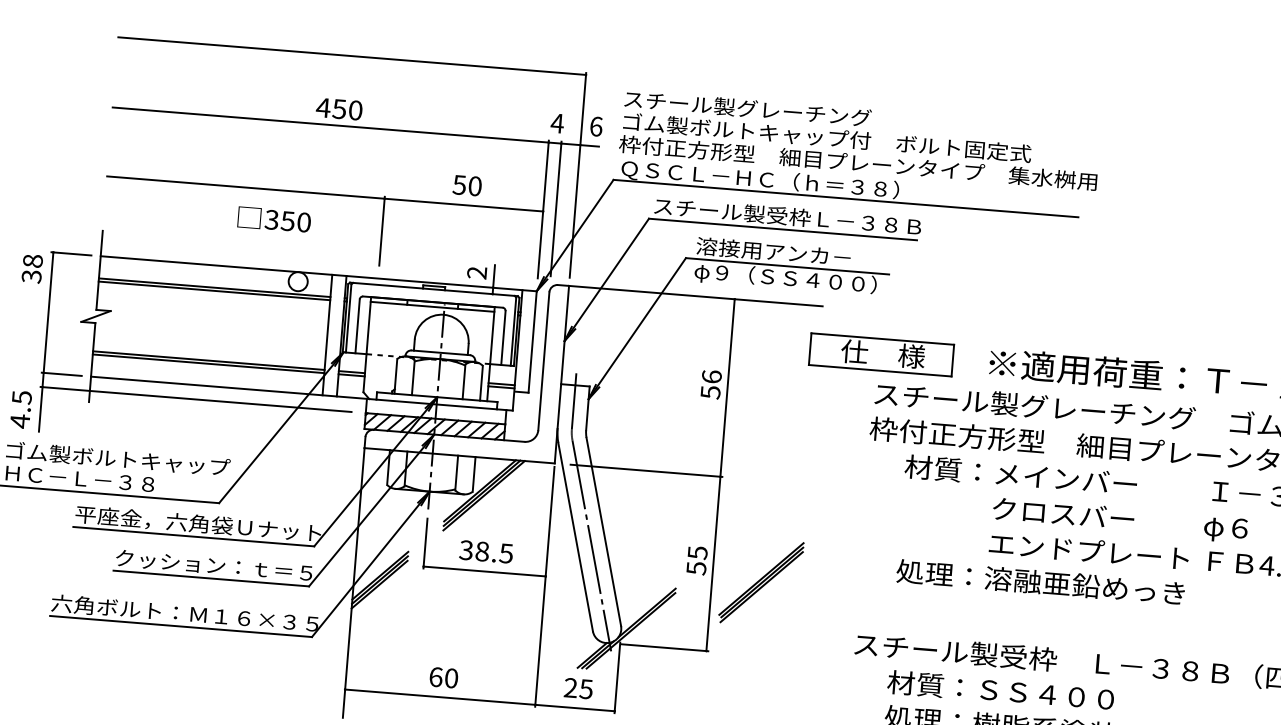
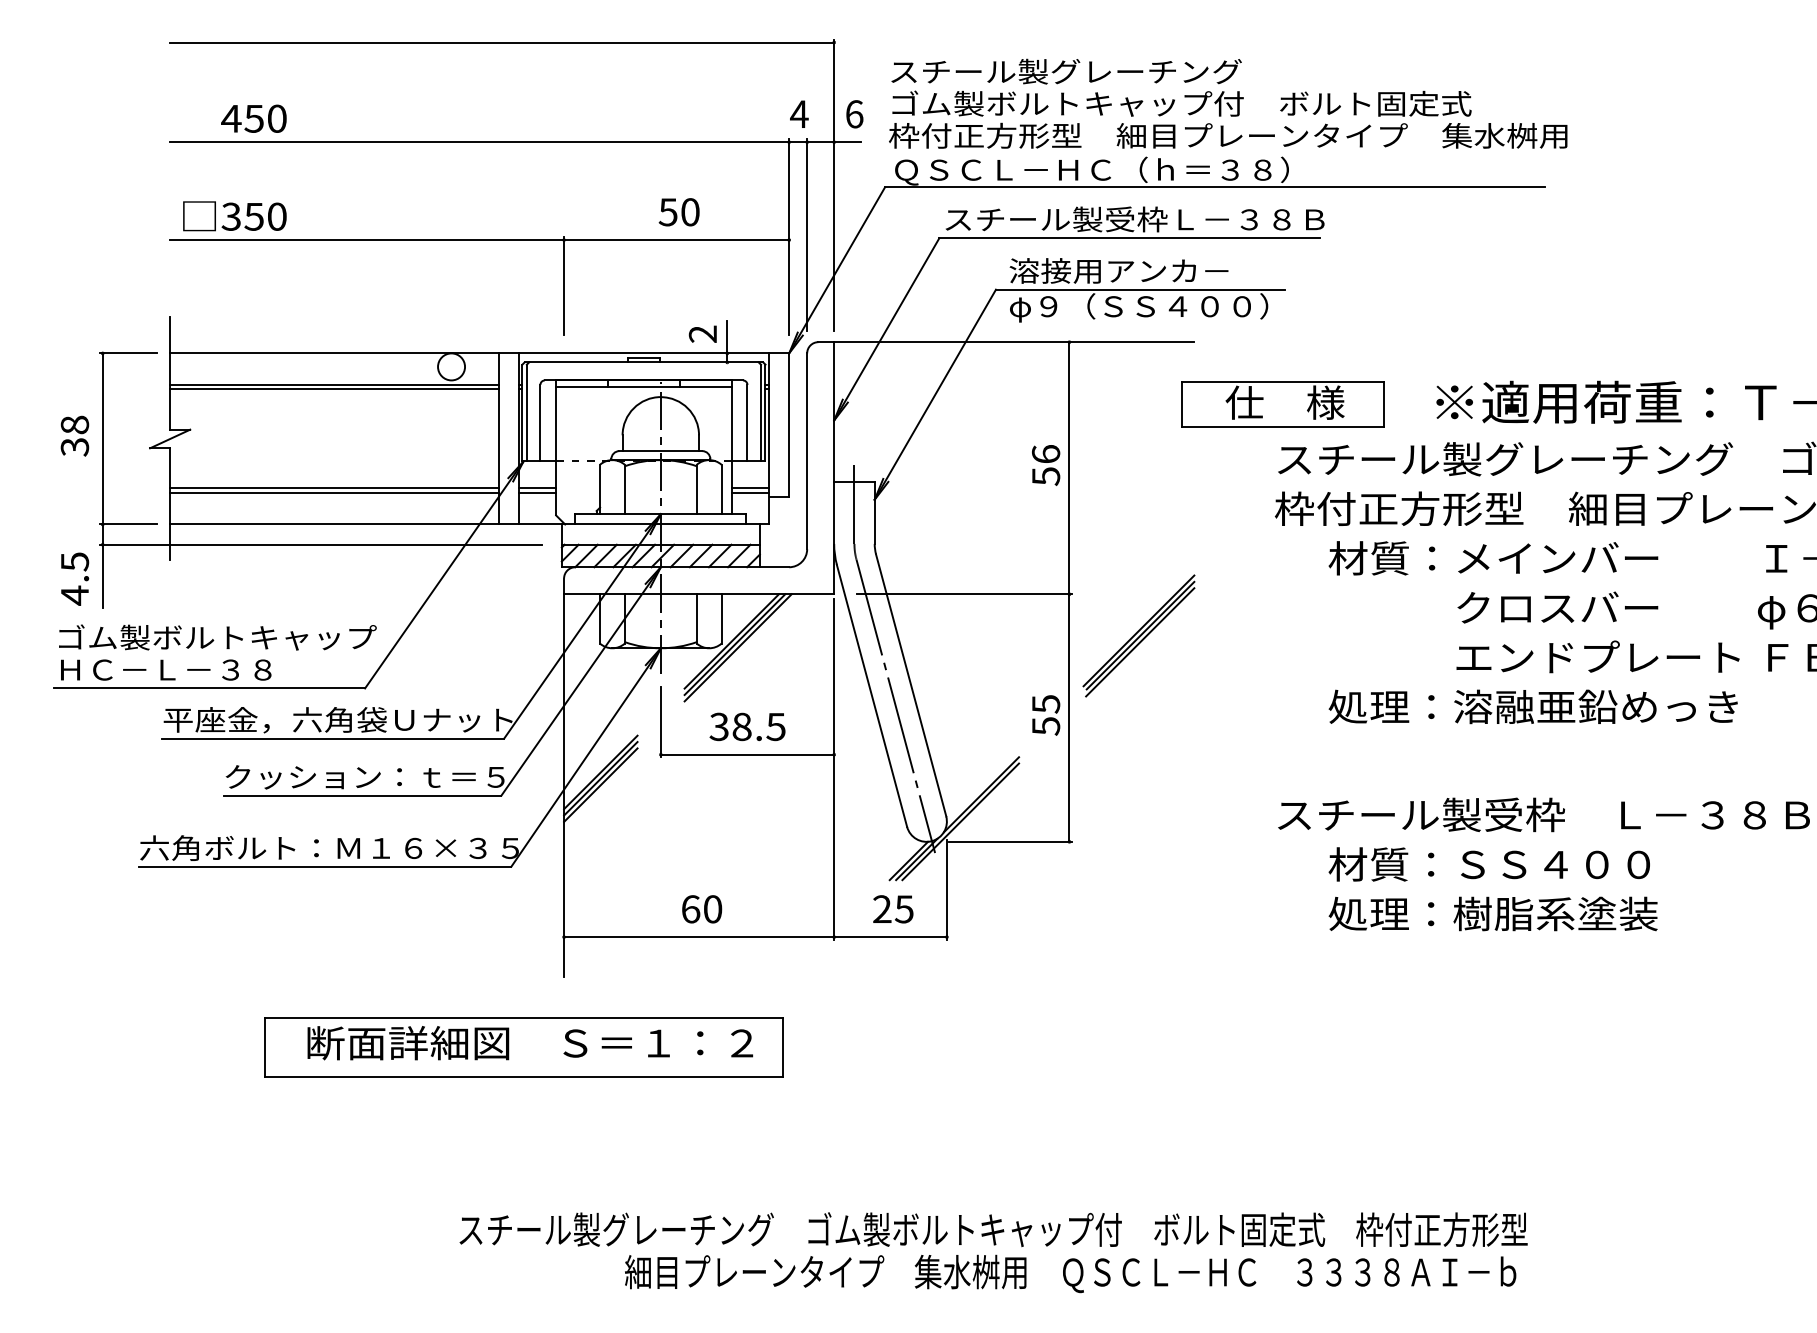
text: (339, 108) -> (253, 118), moved
text: (274, 219) -> (234, 216), moved
text: (32, 268) -> (74, 435), moved
part: (760, 582) -> (1138, 635), moved

